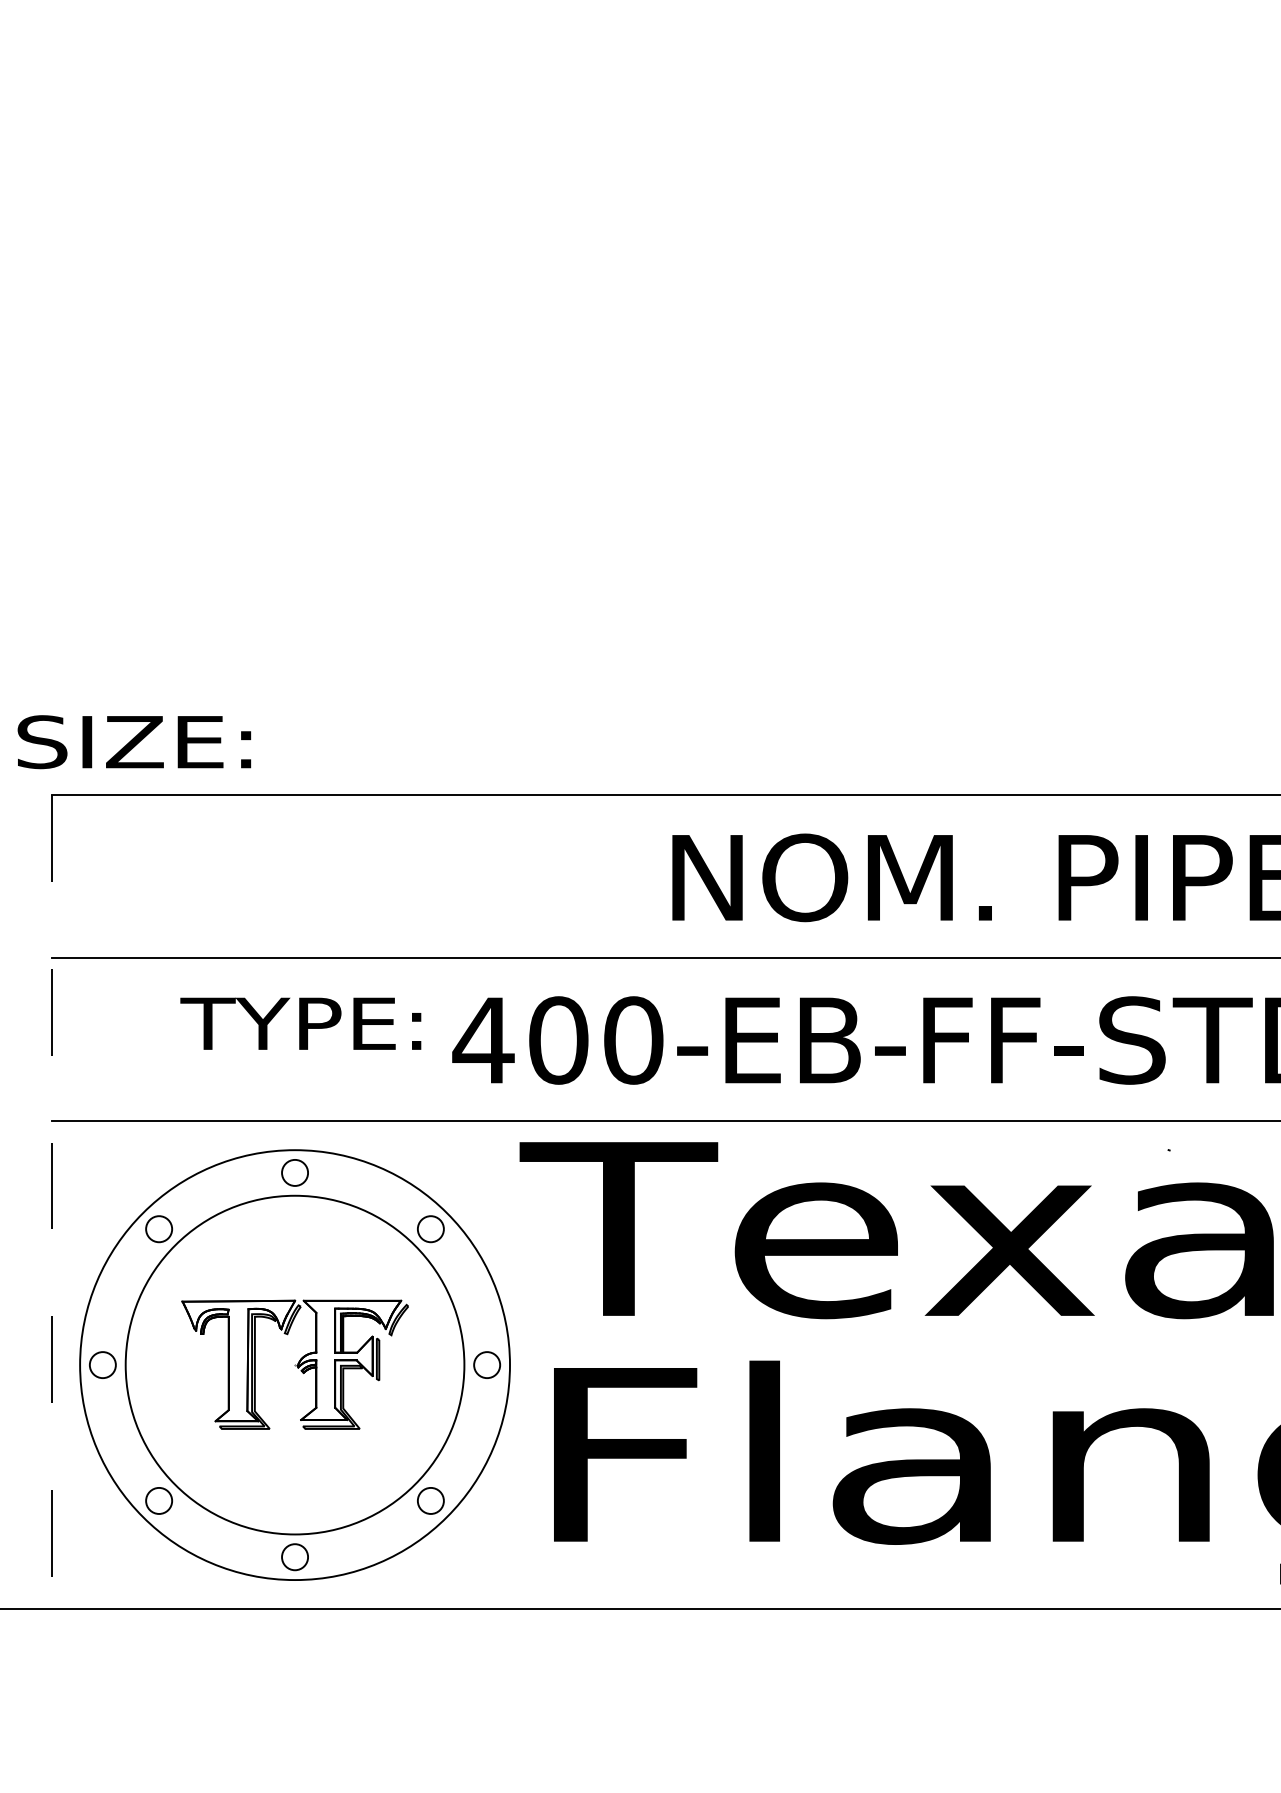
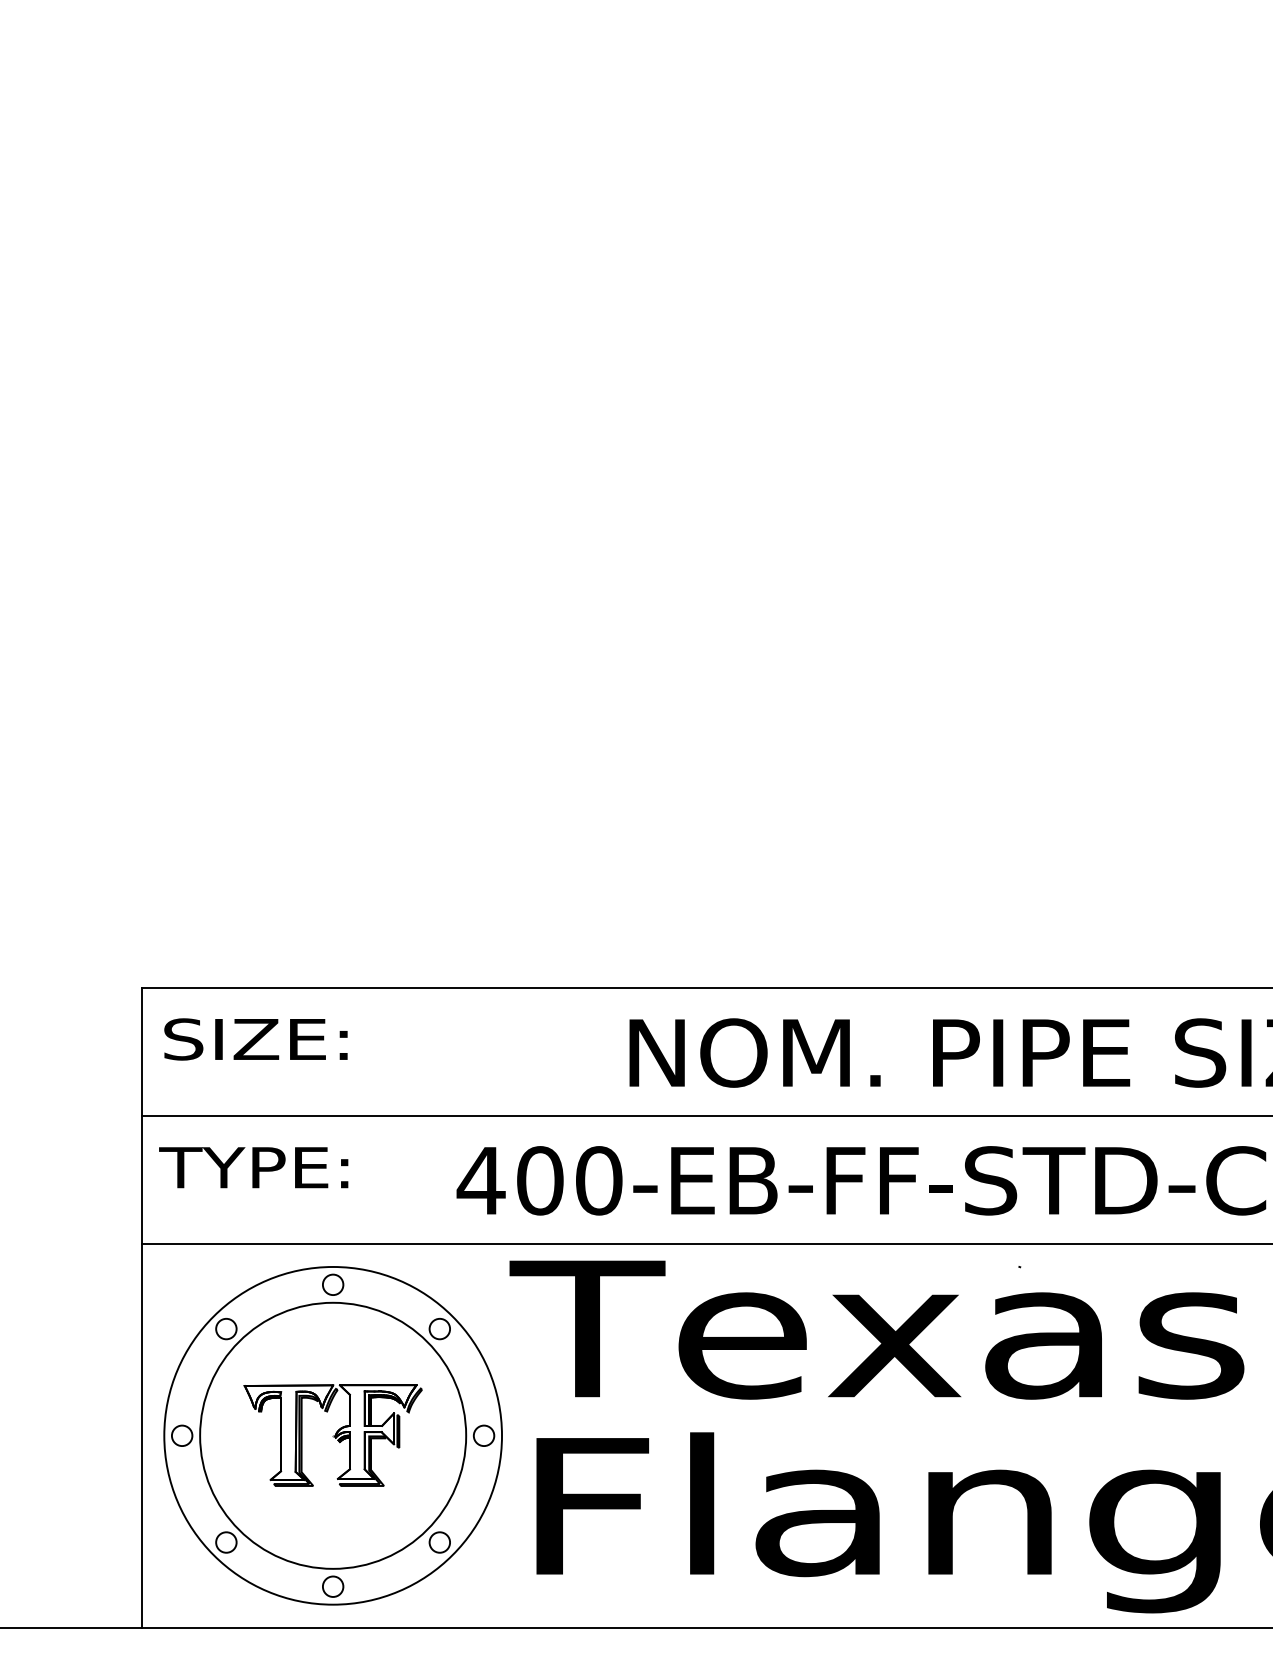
text: (133, 742) -> (255, 1039), moved
text: (300, 1023) -> (253, 1167), moved
line: (52, 1201) -> (142, 1307), dashed -> solid

